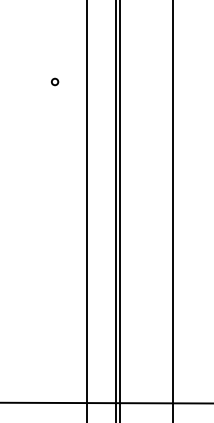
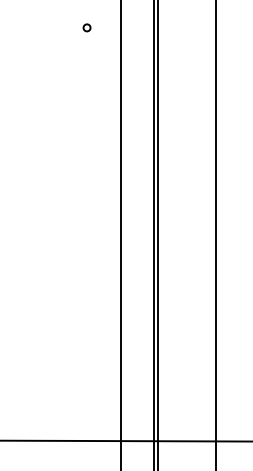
circle: (54, 81) -> (86, 27), moved

